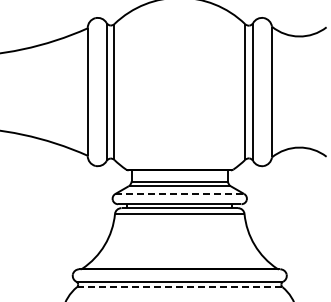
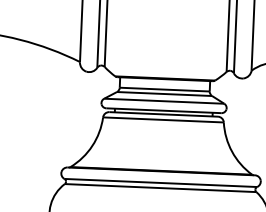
line: (180, 194) -> (164, 101), dashed -> solid
line: (179, 287) -> (160, 188), dashed -> solid

